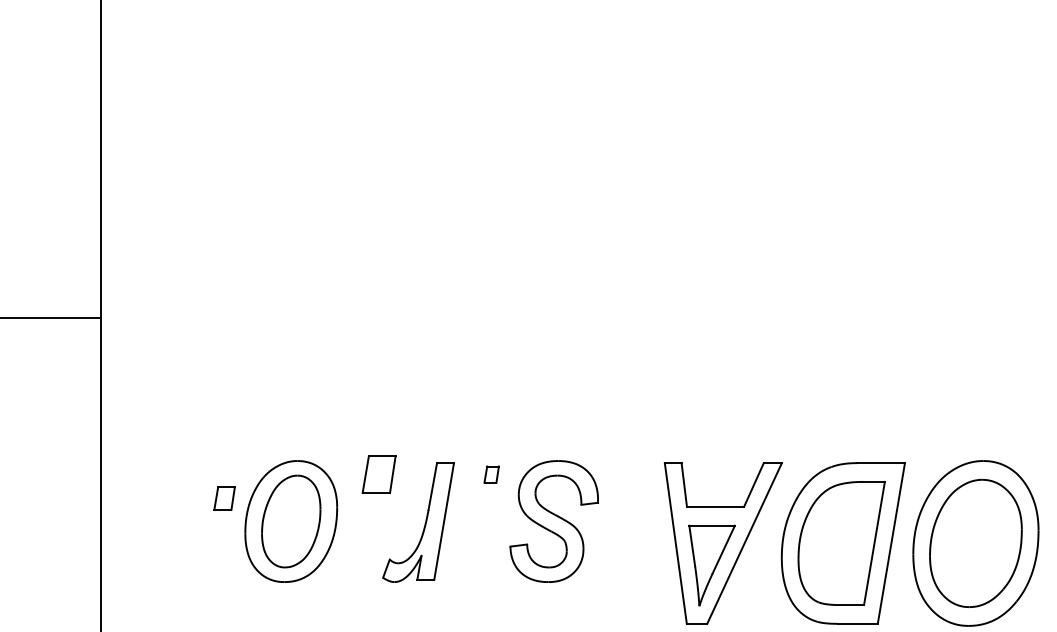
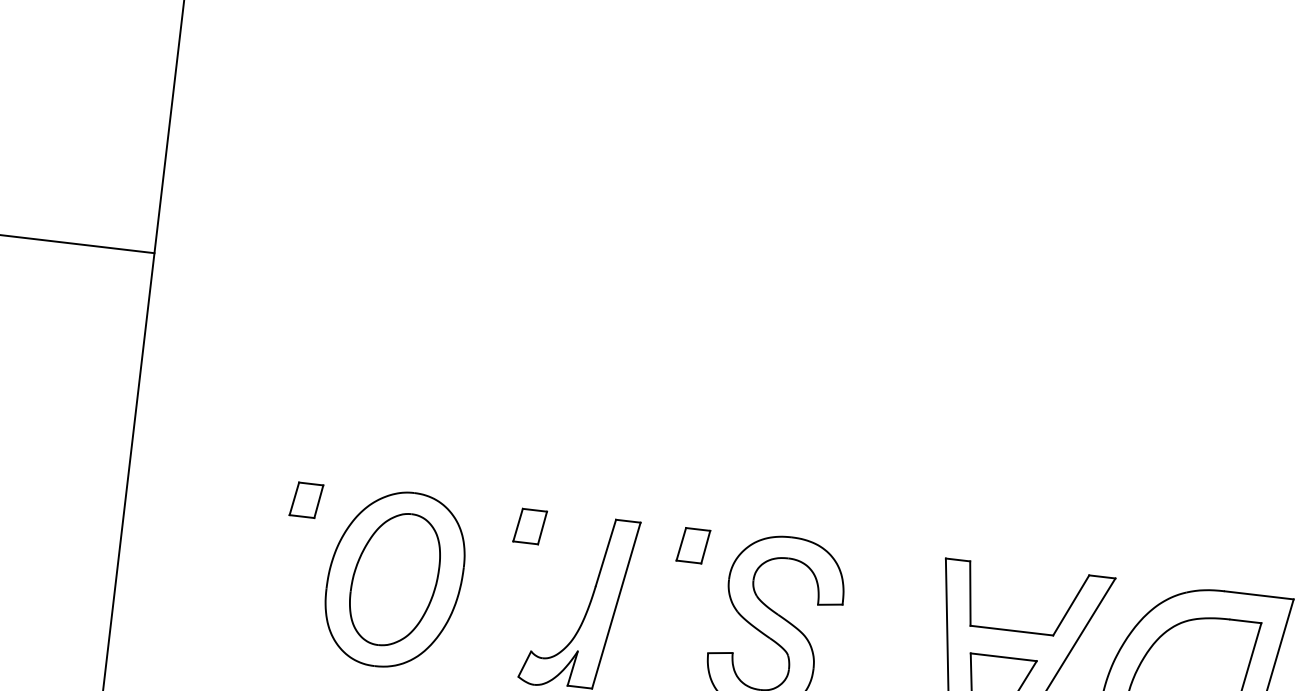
part: (378, 474) -> (529, 526), size x0.62
part: (491, 474) -> (692, 545), size x1.43
part: (224, 498) -> (306, 500), moved

